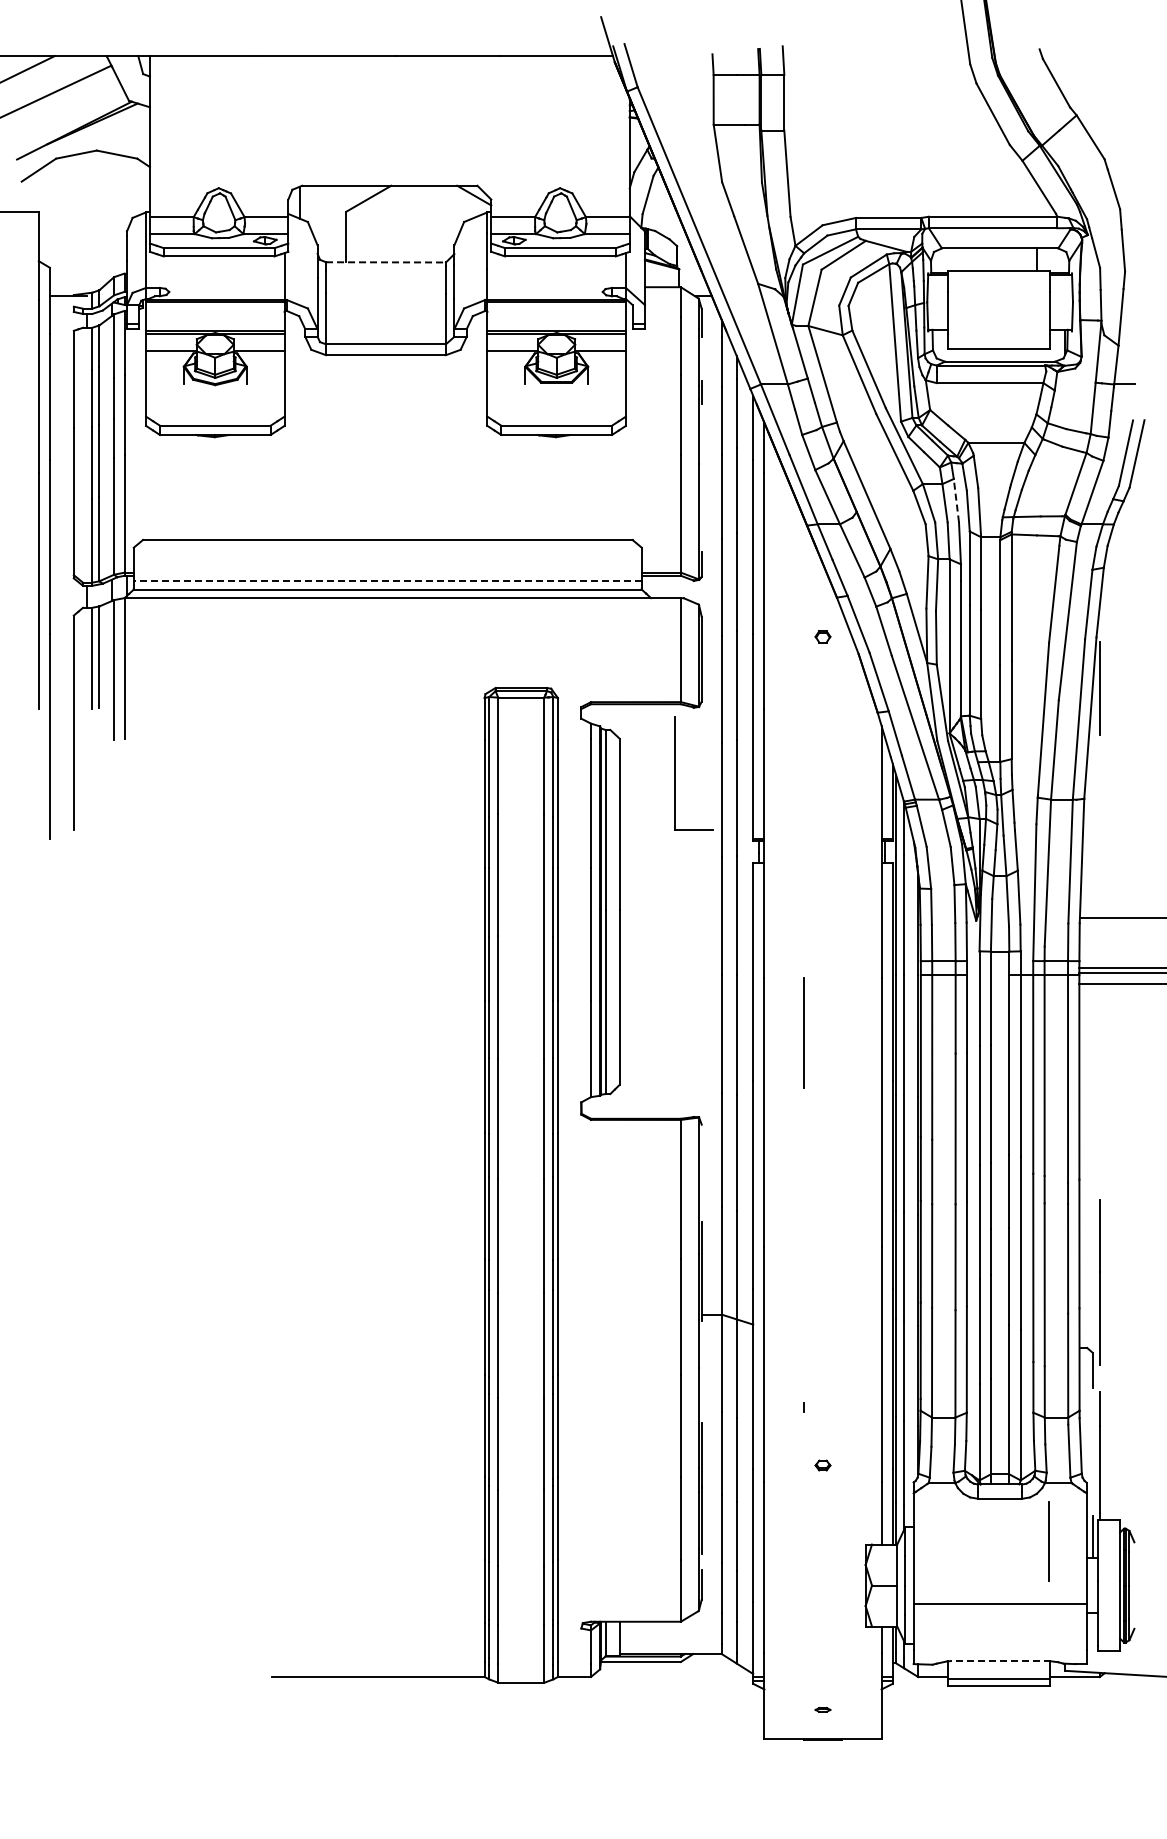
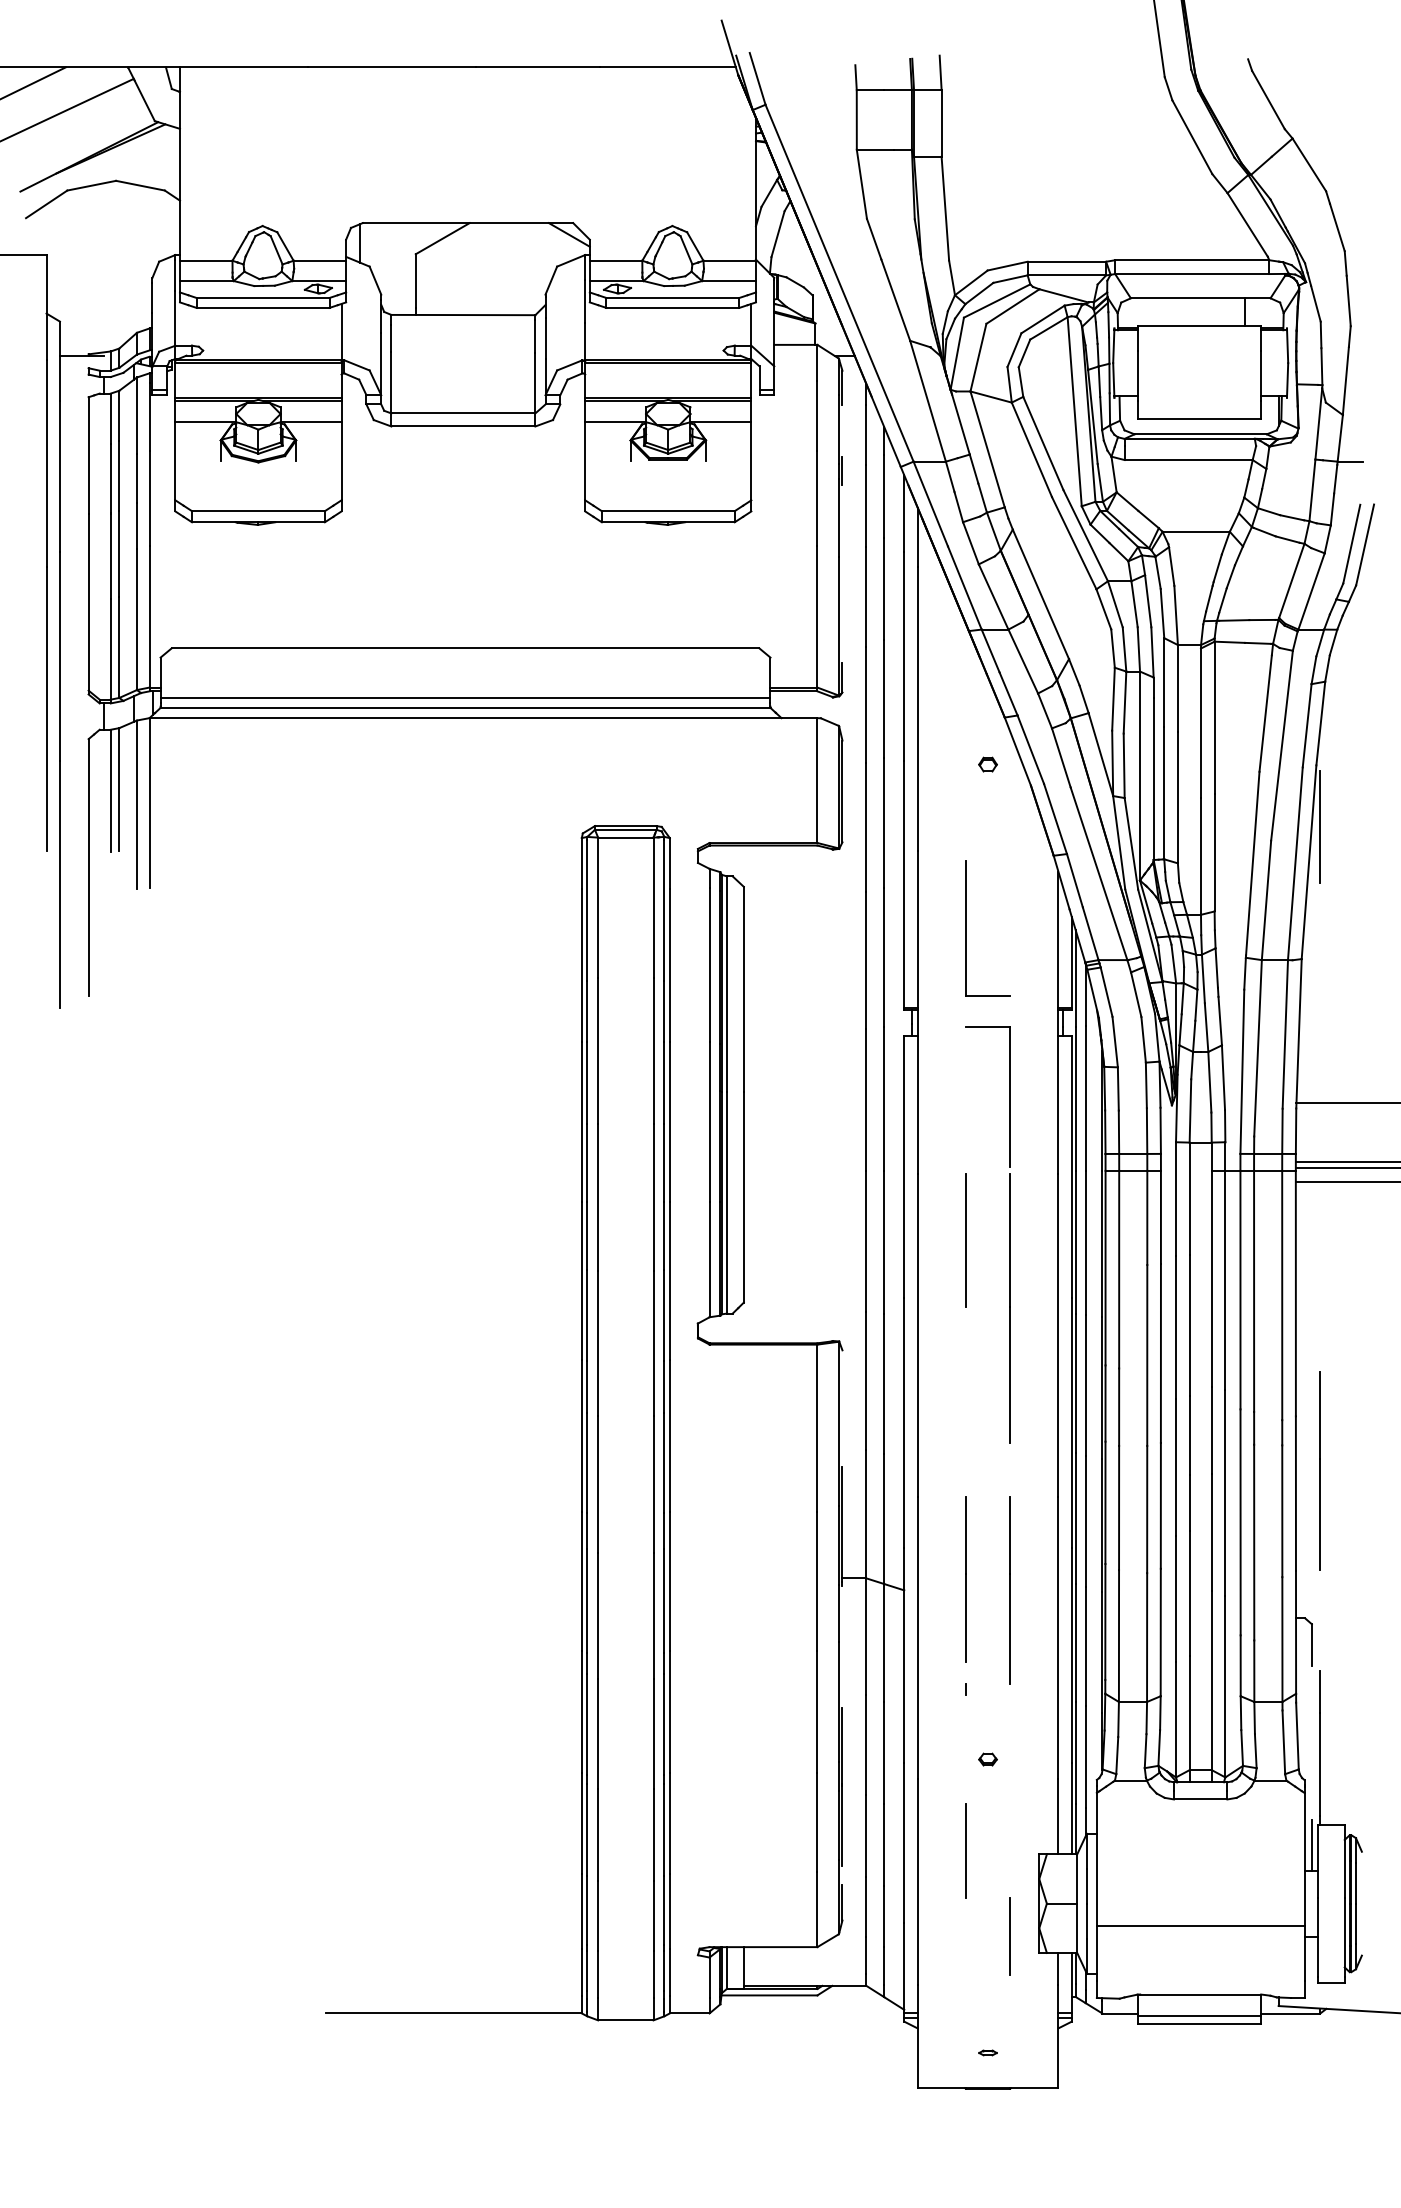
line: (386, 262) -> (463, 315), dashed -> solid
line: (956, 500) -> (1148, 600), dashed -> solid
line: (387, 581) -> (465, 698), dashed -> solid
part: (675, 773) -> (965, 928), moved
part: (841, 1028) -> (1010, 1234), added
line: (1099, 1282) -> (1320, 1471), moved
line: (803, 1315) -> (964, 1579), added
line: (841, 1324) -> (1010, 1590), added
line: (1048, 1541) -> (964, 1850), moved
line: (841, 1612) -> (1010, 1936), added
line: (999, 1661) -> (1199, 1994), dashed -> solid

